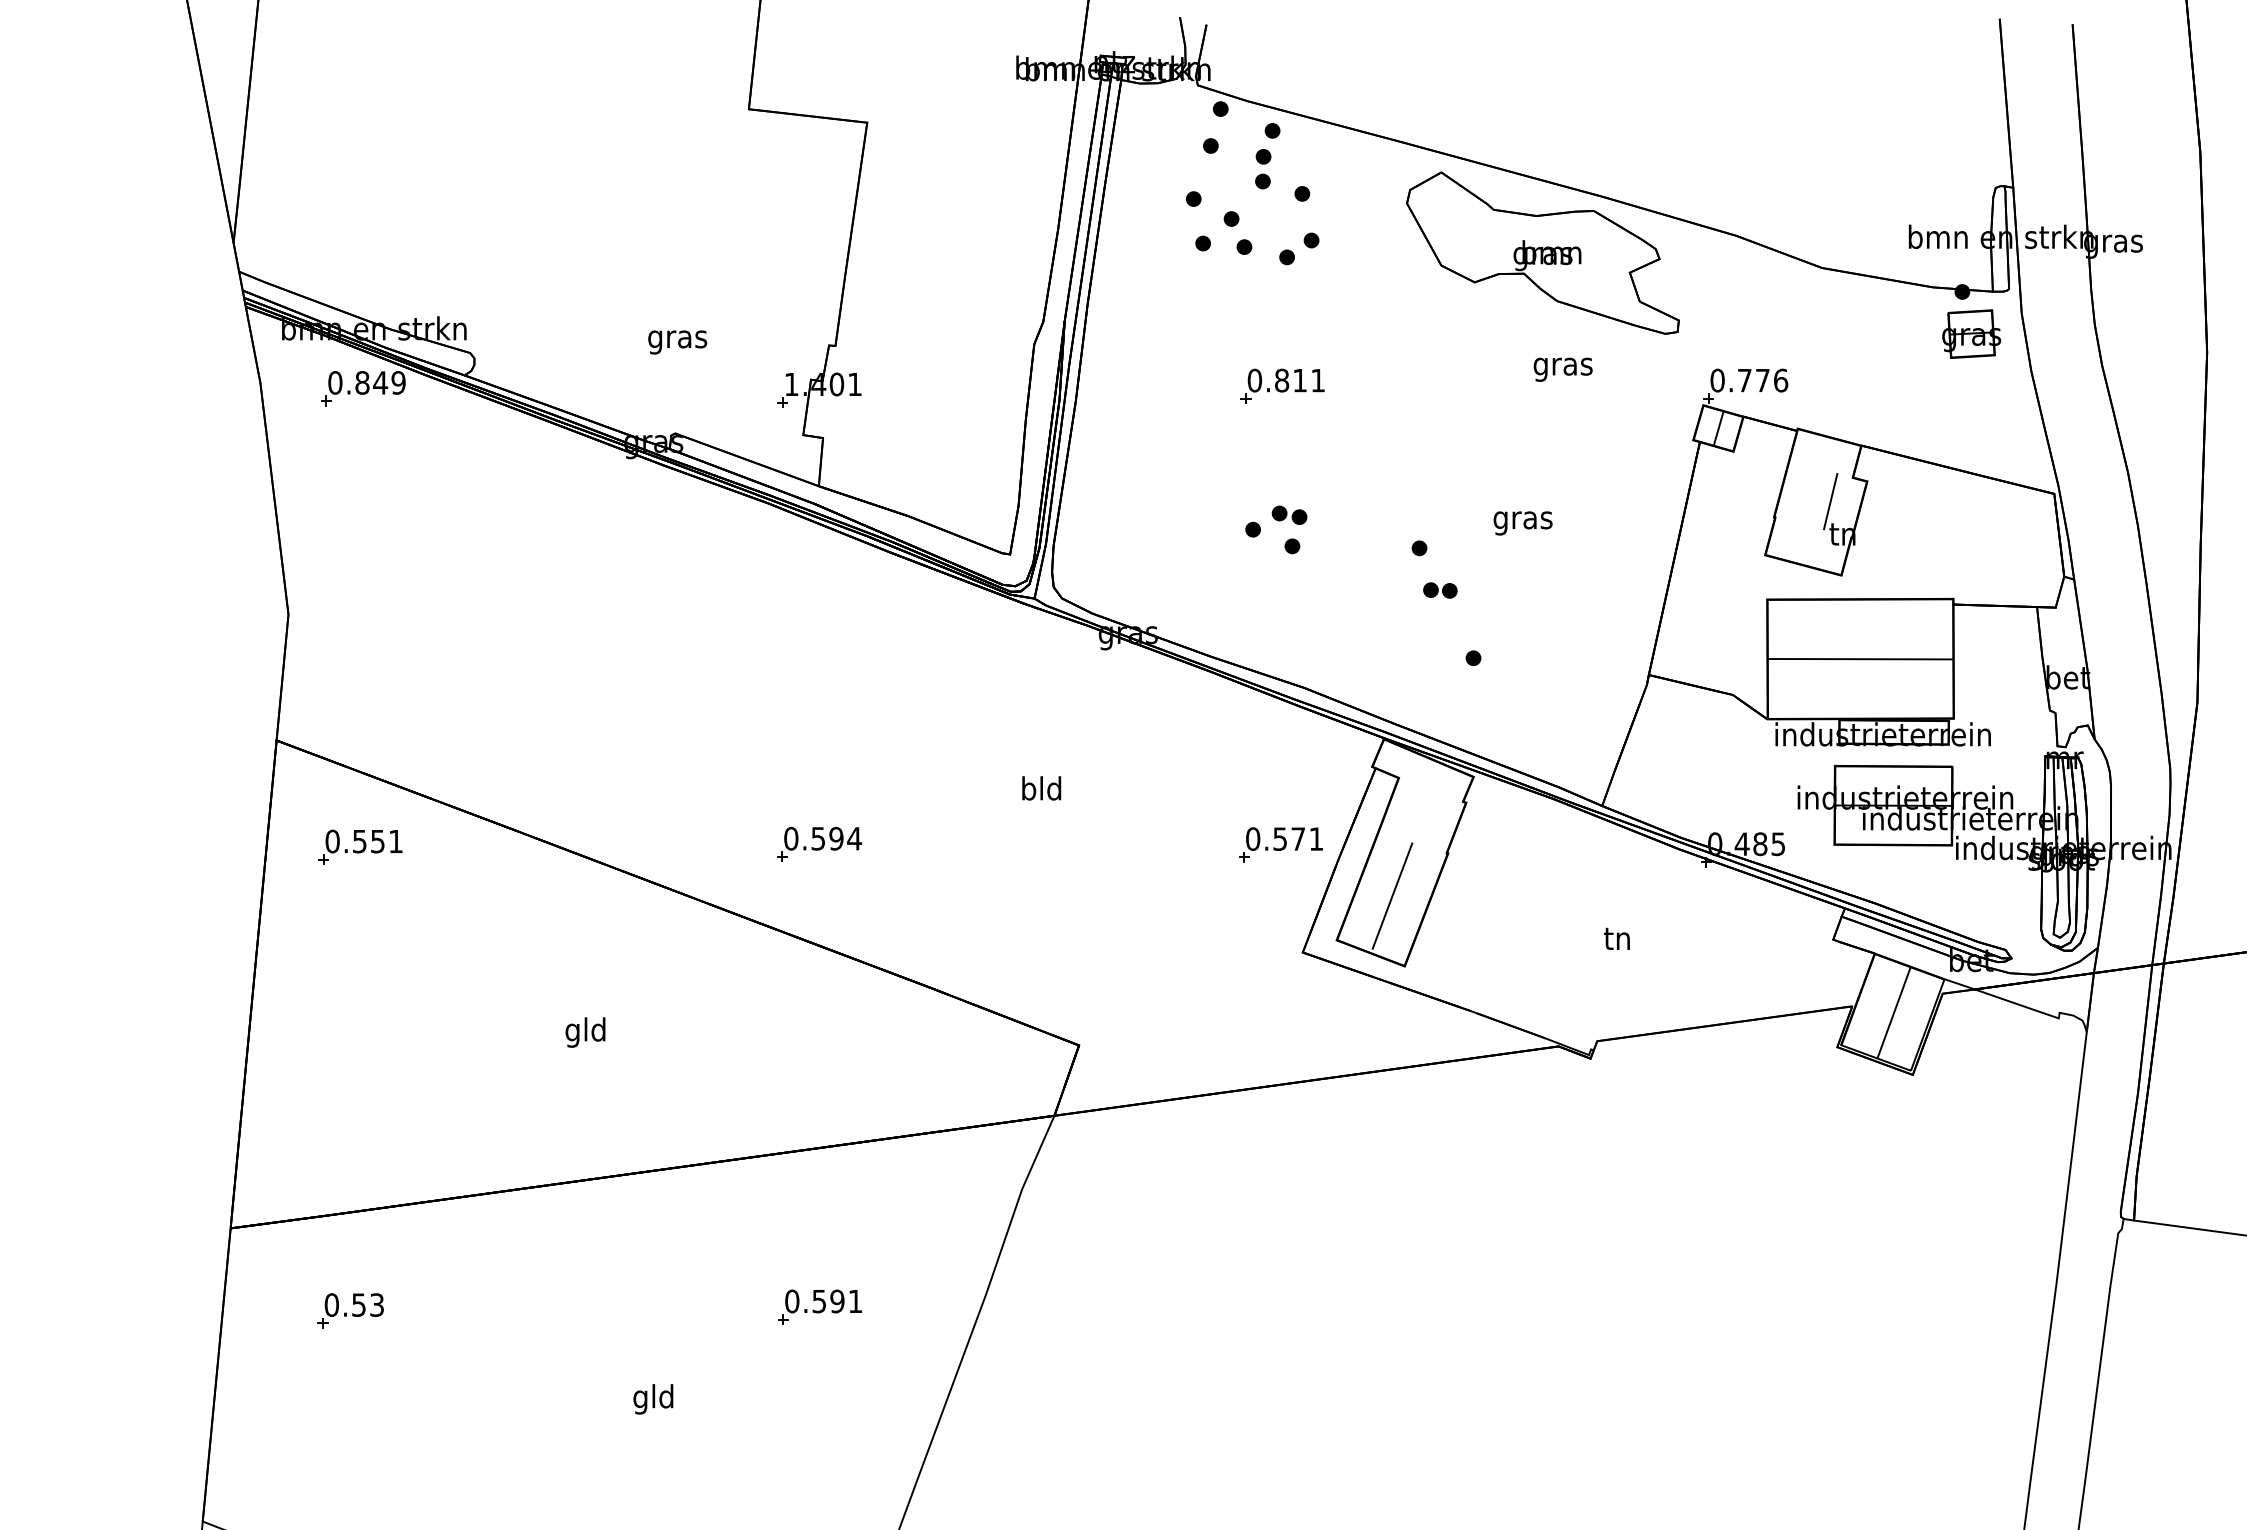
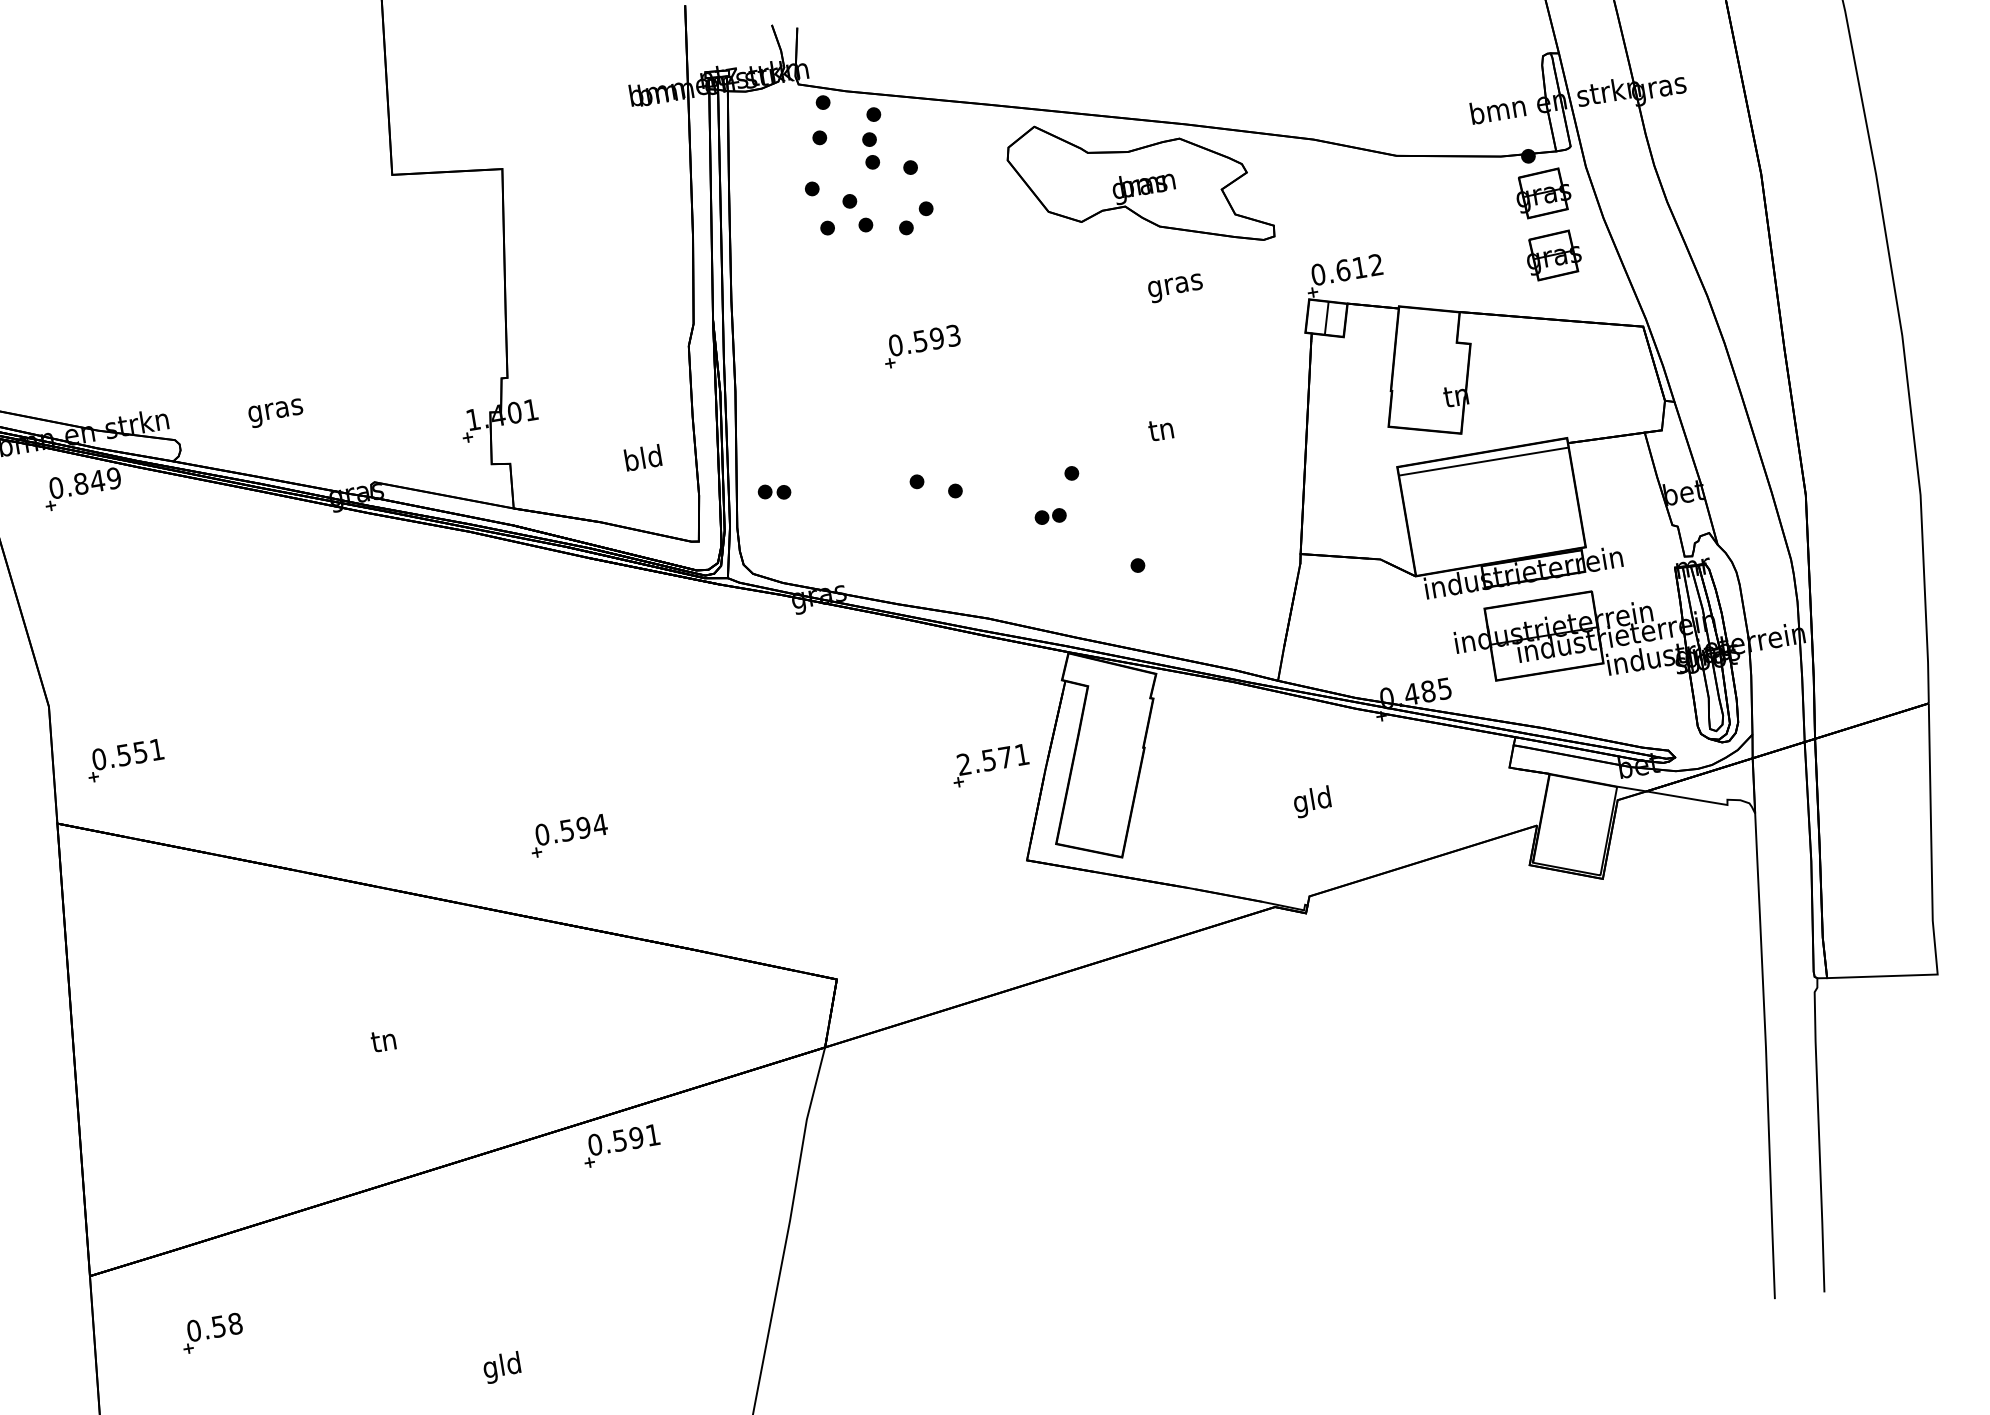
text: (677, 342) -> (275, 413), moved
text: (1299, 380) -> (936, 338), 0.811 -> 0.593
text: (1762, 380) -> (1359, 267), 0.776 -> 0.612
part: (1971, 401) -> (1553, 254), added
line: (1830, 501) -> (1440, 367), removed
part: (1289, 514) -> (774, 491), moved
text: (1522, 520) -> (1161, 432), gras -> tn
part: (1440, 590) -> (1050, 516), moved
line: (1859, 658) -> (1482, 461), moved
text: (1041, 788) -> (642, 458), moved
text: (1253, 838) -> (964, 763), 0.571 -> 2.571
part: (360, 846) -> (125, 759), moved
line: (1392, 895) -> (1100, 794), removed
text: (1617, 941) -> (1312, 802), tn -> gld
line: (1893, 1012) -> (1575, 824), removed
text: (585, 1032) -> (384, 1043), gld -> tn
text: (377, 1304) -> (235, 1323), 0.53 -> 0.58
part: (819, 1306) -> (620, 1145), moved

